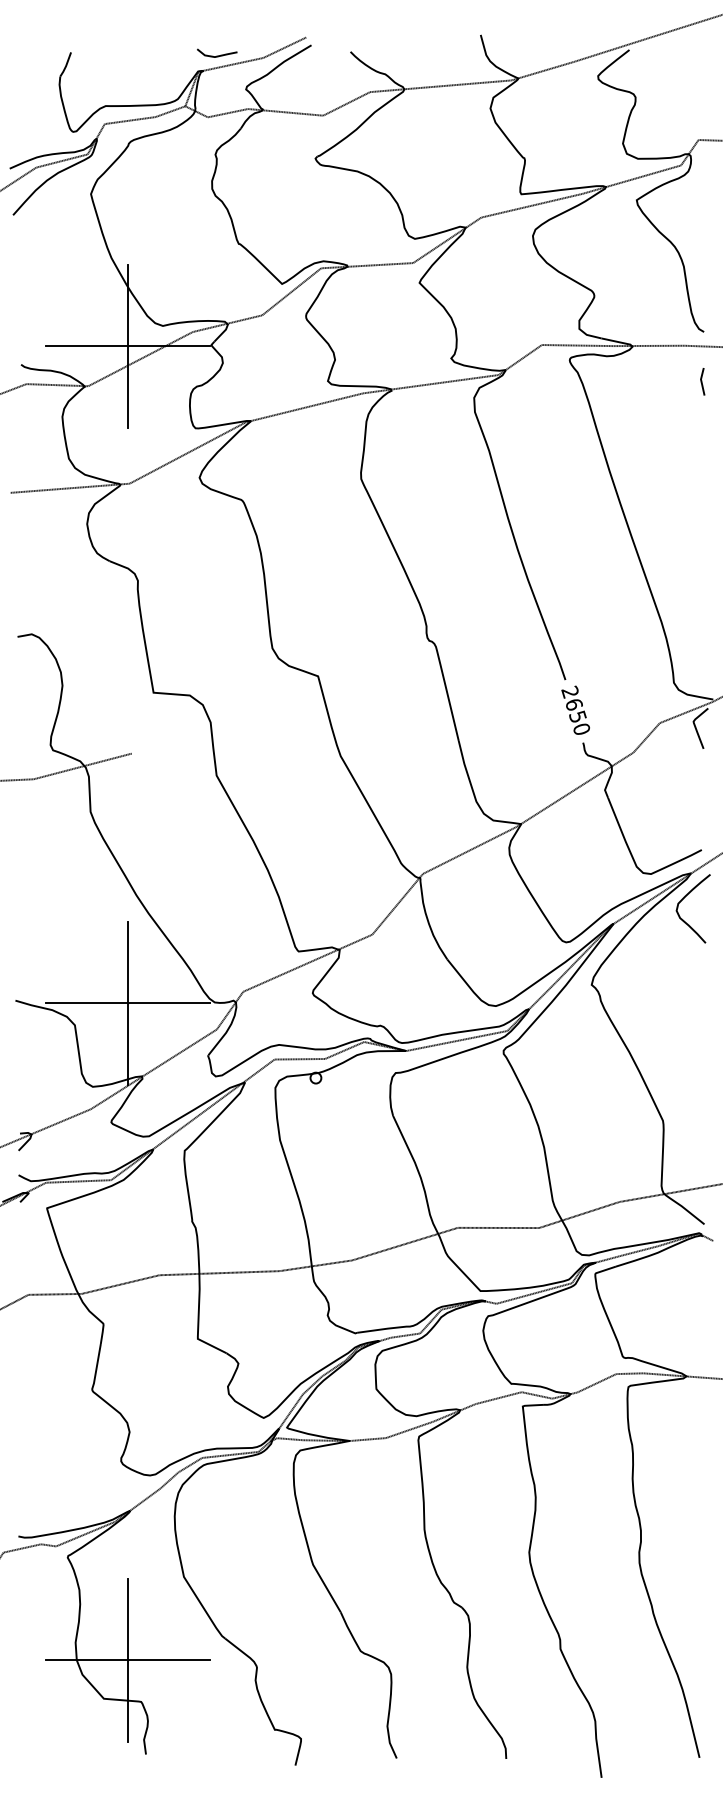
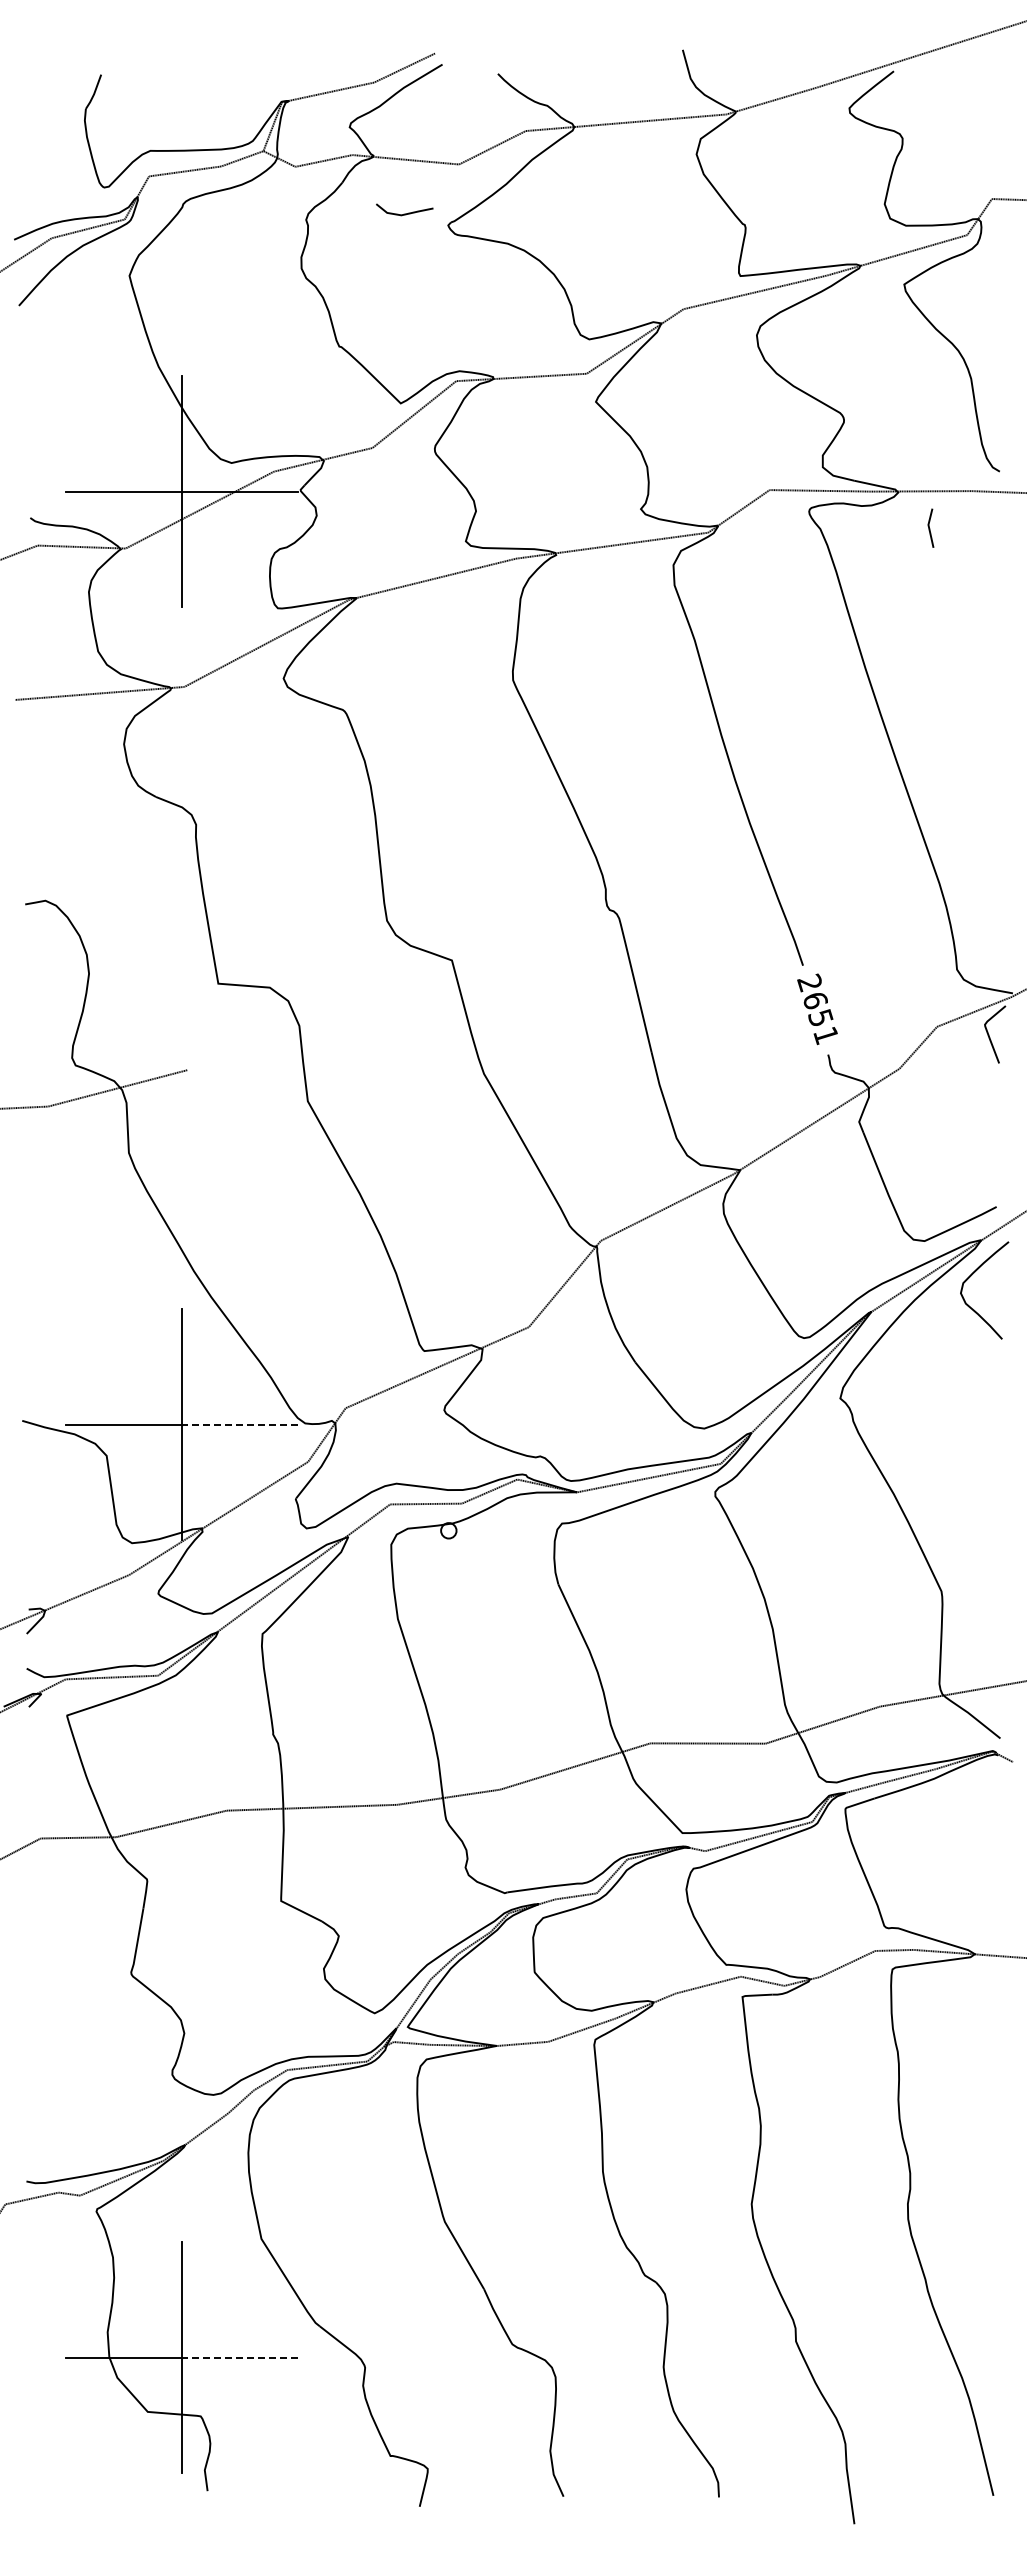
line: (217, 55) -> (404, 213), moved
line: (701, 381) -> (929, 527), moved
text: (581, 729) -> (825, 1036), 2650 -> 2651
line: (168, 1003) -> (239, 1424), solid -> dashed
line: (168, 1660) -> (239, 2357), solid -> dashed

